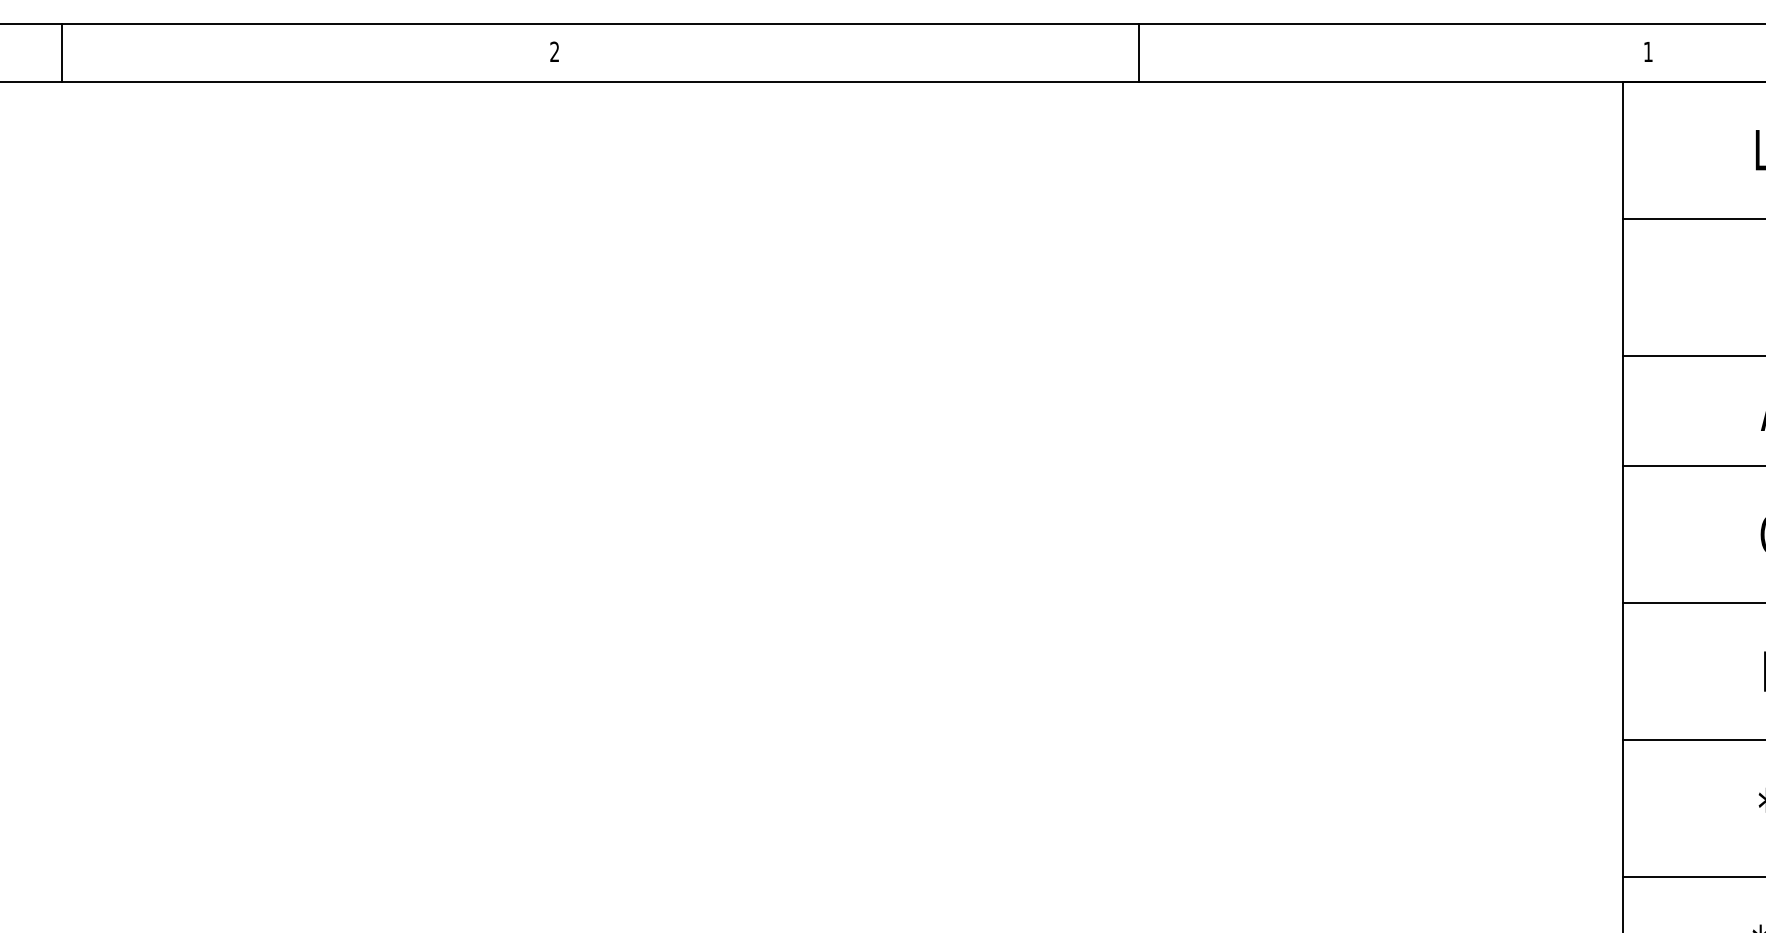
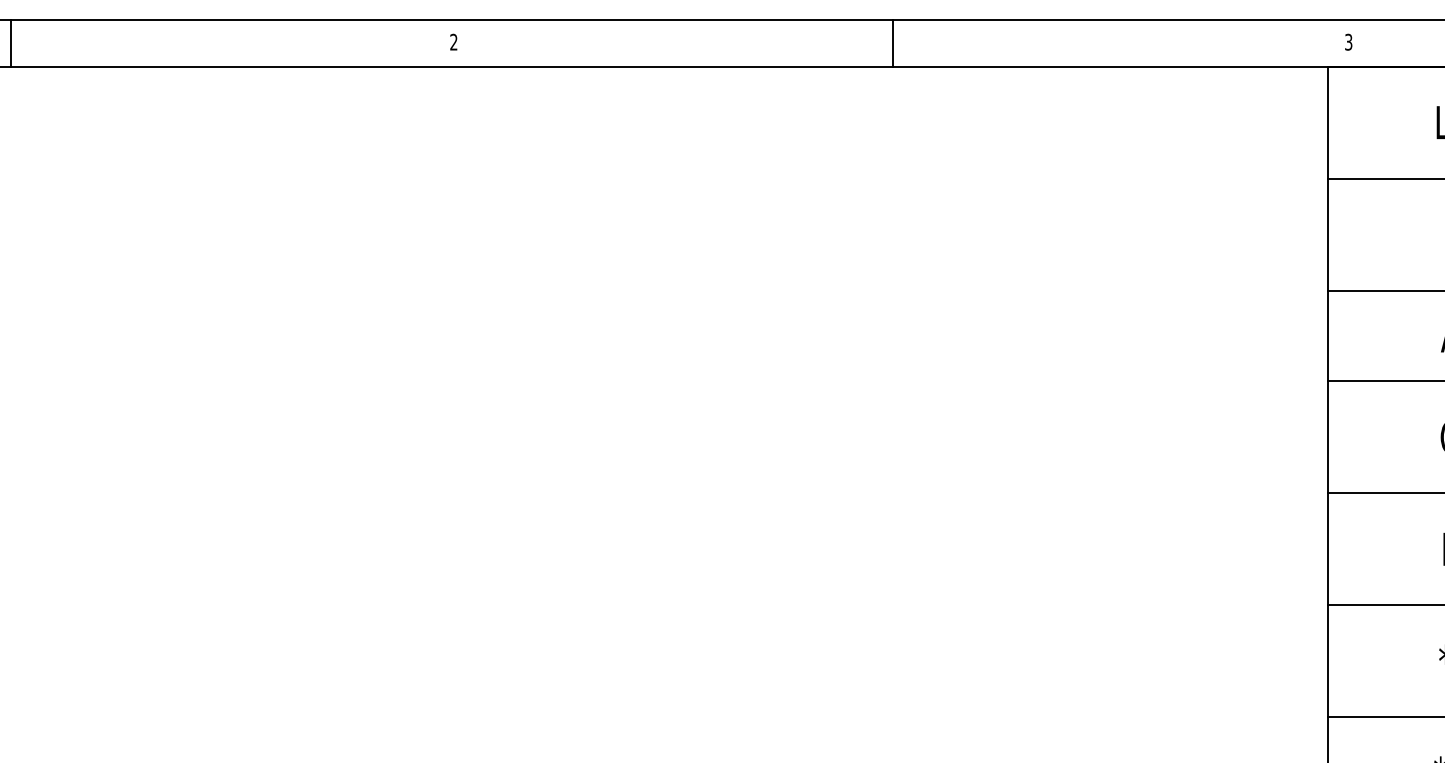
text: (1647, 51) -> (1348, 41), 1 -> 3
line: (62, 52) -> (10, 42), moved
line: (1139, 52) -> (893, 42), moved

